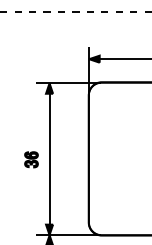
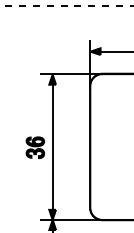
part: (31, 159) -> (35, 147), size x1.43

